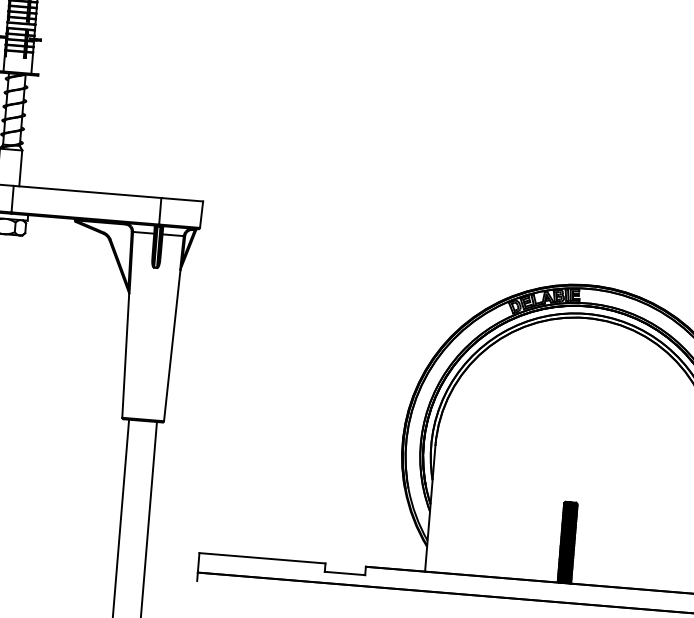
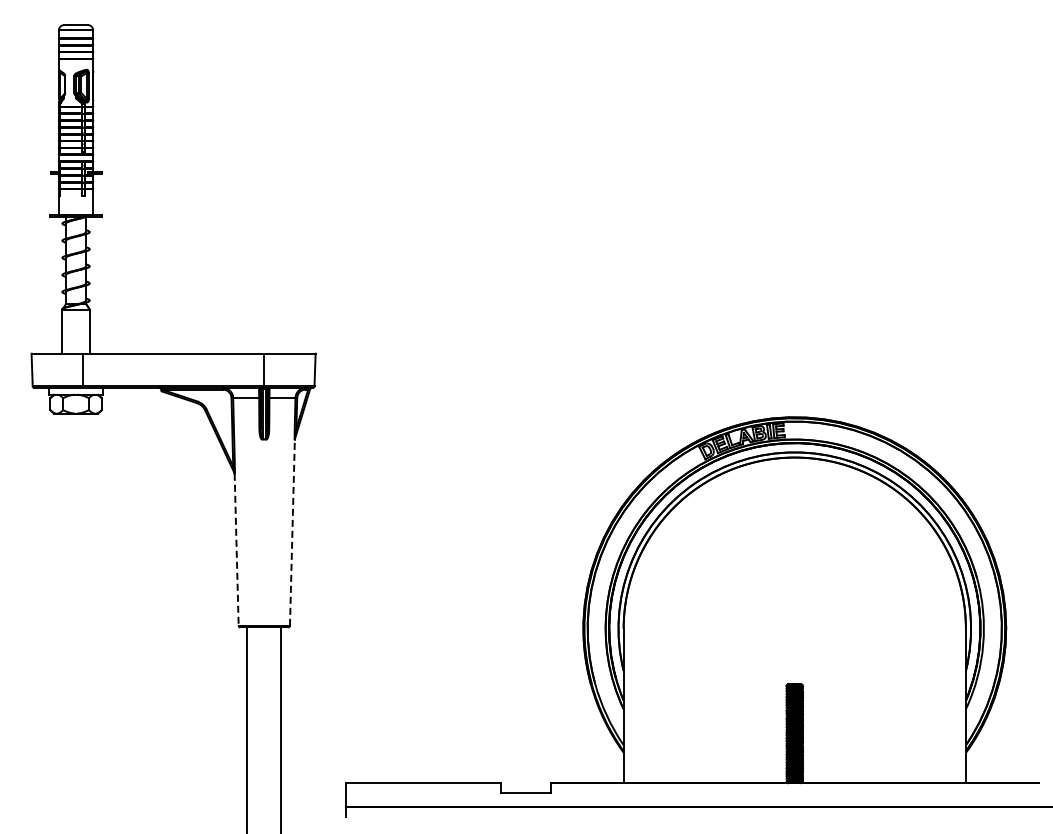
line: (172, 345) -> (292, 532), solid -> dashed
line: (125, 356) -> (236, 550), solid -> dashed

